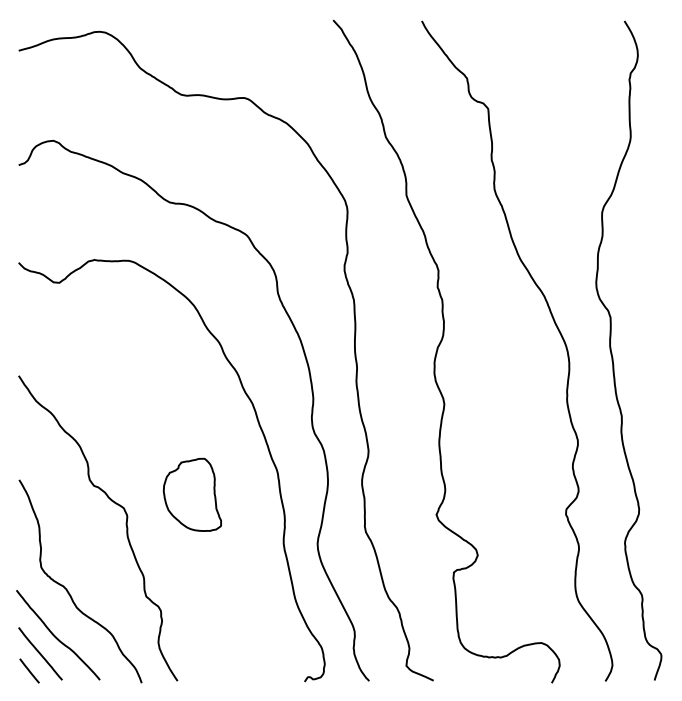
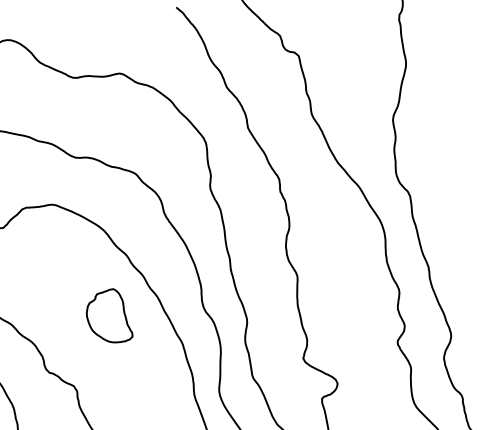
part: (191, 494) -> (107, 316), moved

